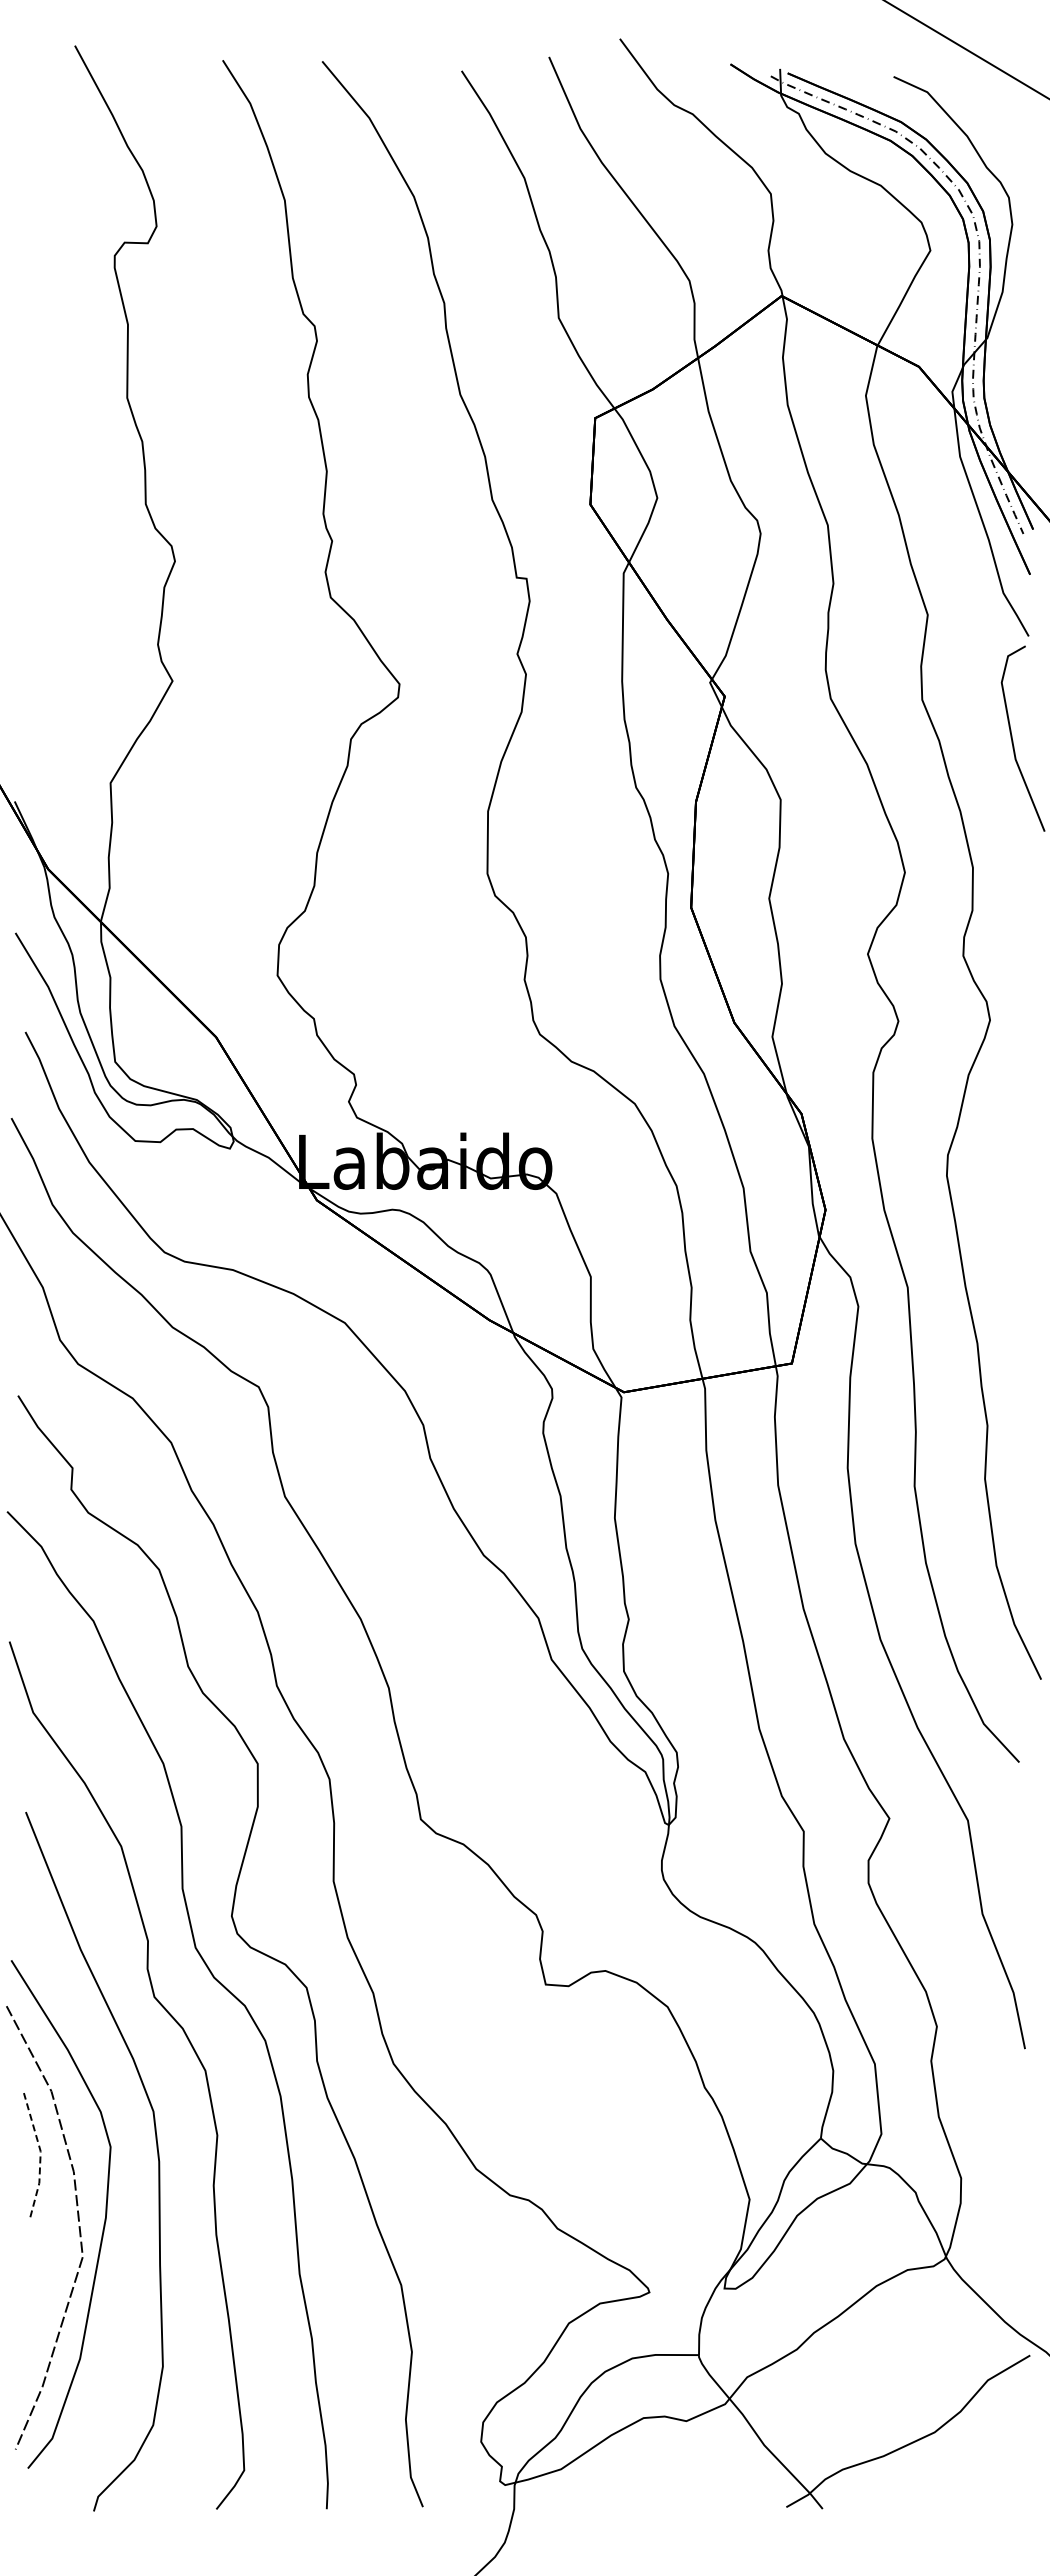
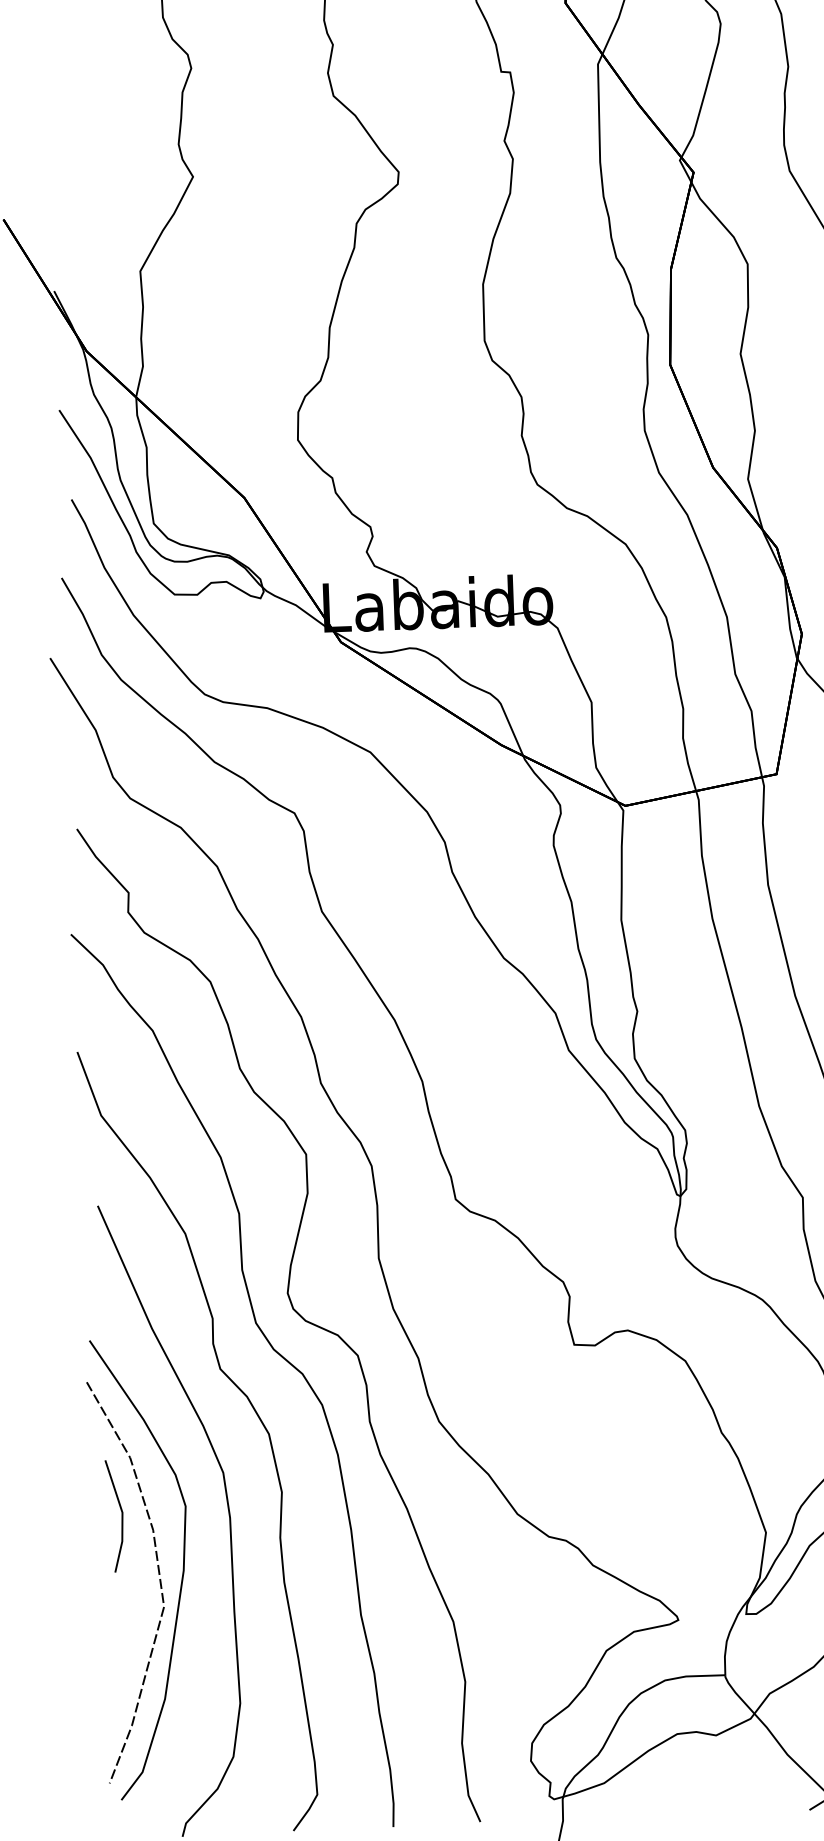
line: (40, 2154) -> (122, 1515), dashed -> solid

